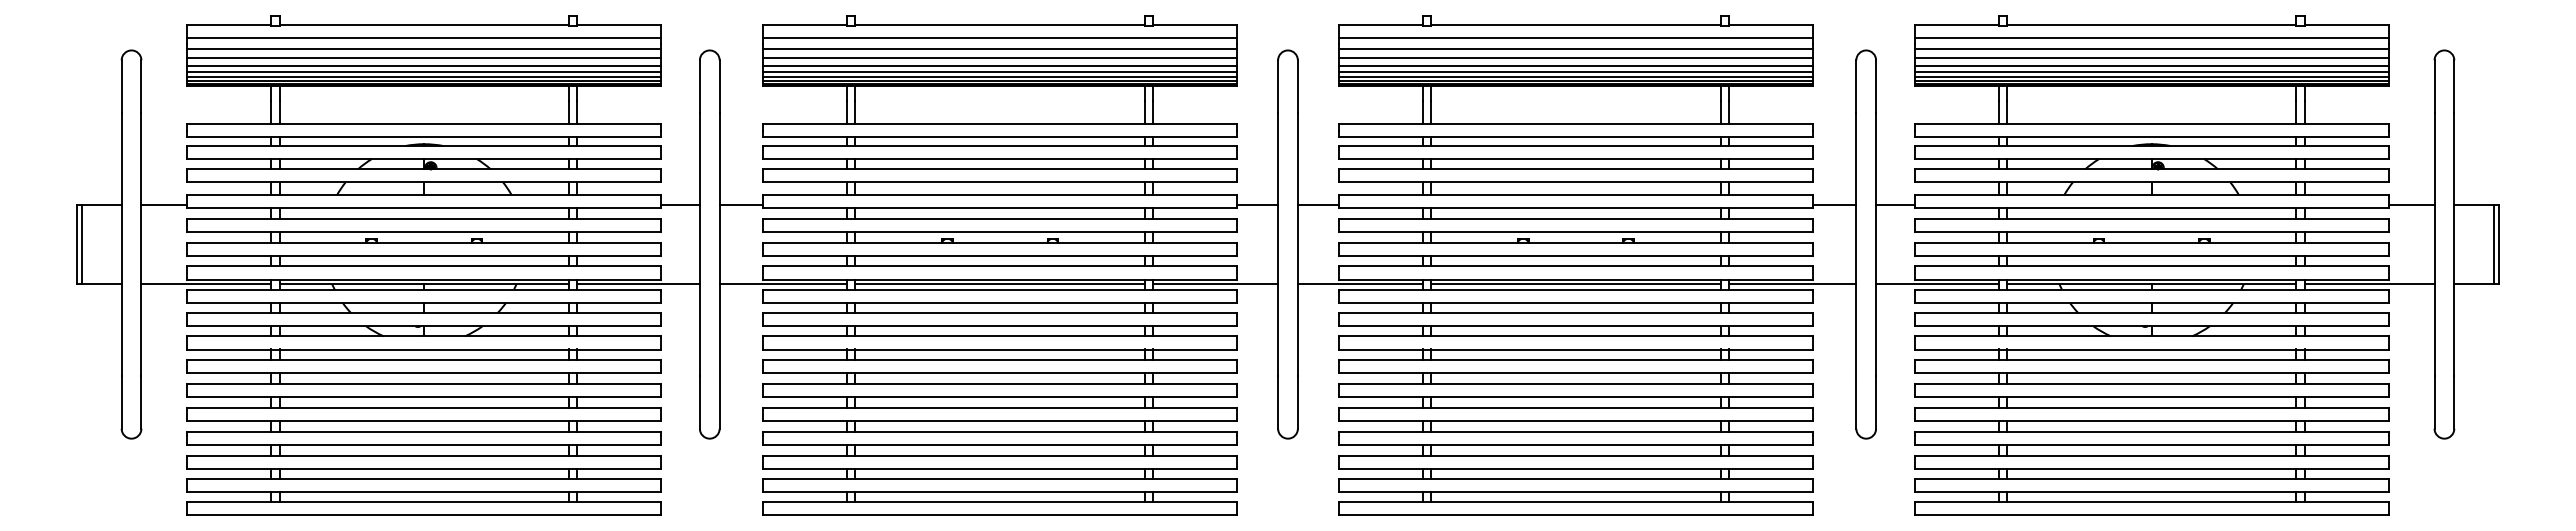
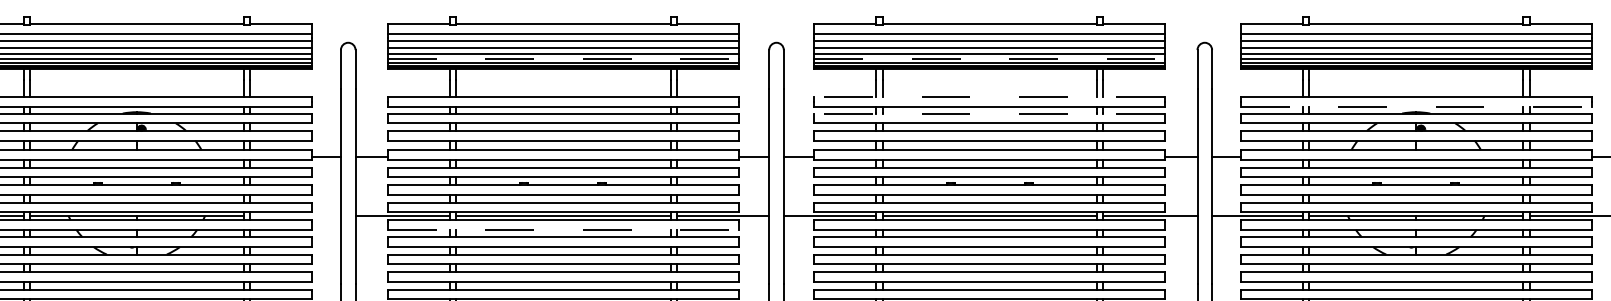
line: (1000, 72) -> (563, 59), solid -> dashed
line: (1575, 72) -> (989, 59), solid -> dashed
line: (1575, 124) -> (989, 97), solid -> dashed
line: (2151, 137) -> (1416, 107), solid -> dashed
line: (1575, 146) -> (989, 113), solid -> dashed
line: (638, 284) -> (295, 216), removed
line: (1000, 302) -> (563, 229), solid -> dashed

